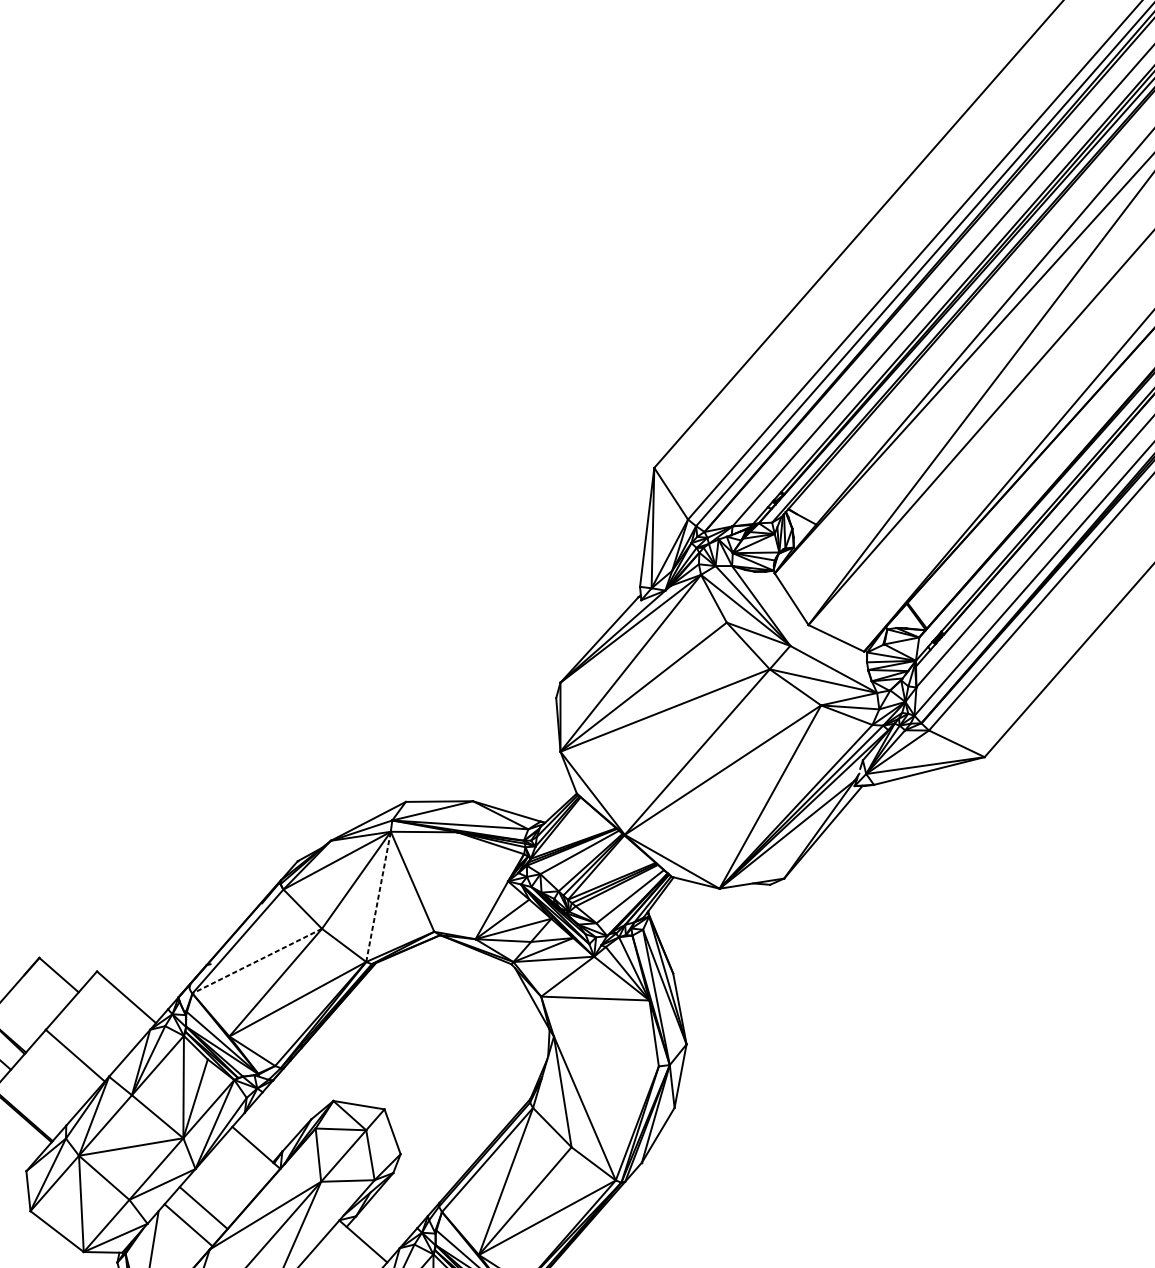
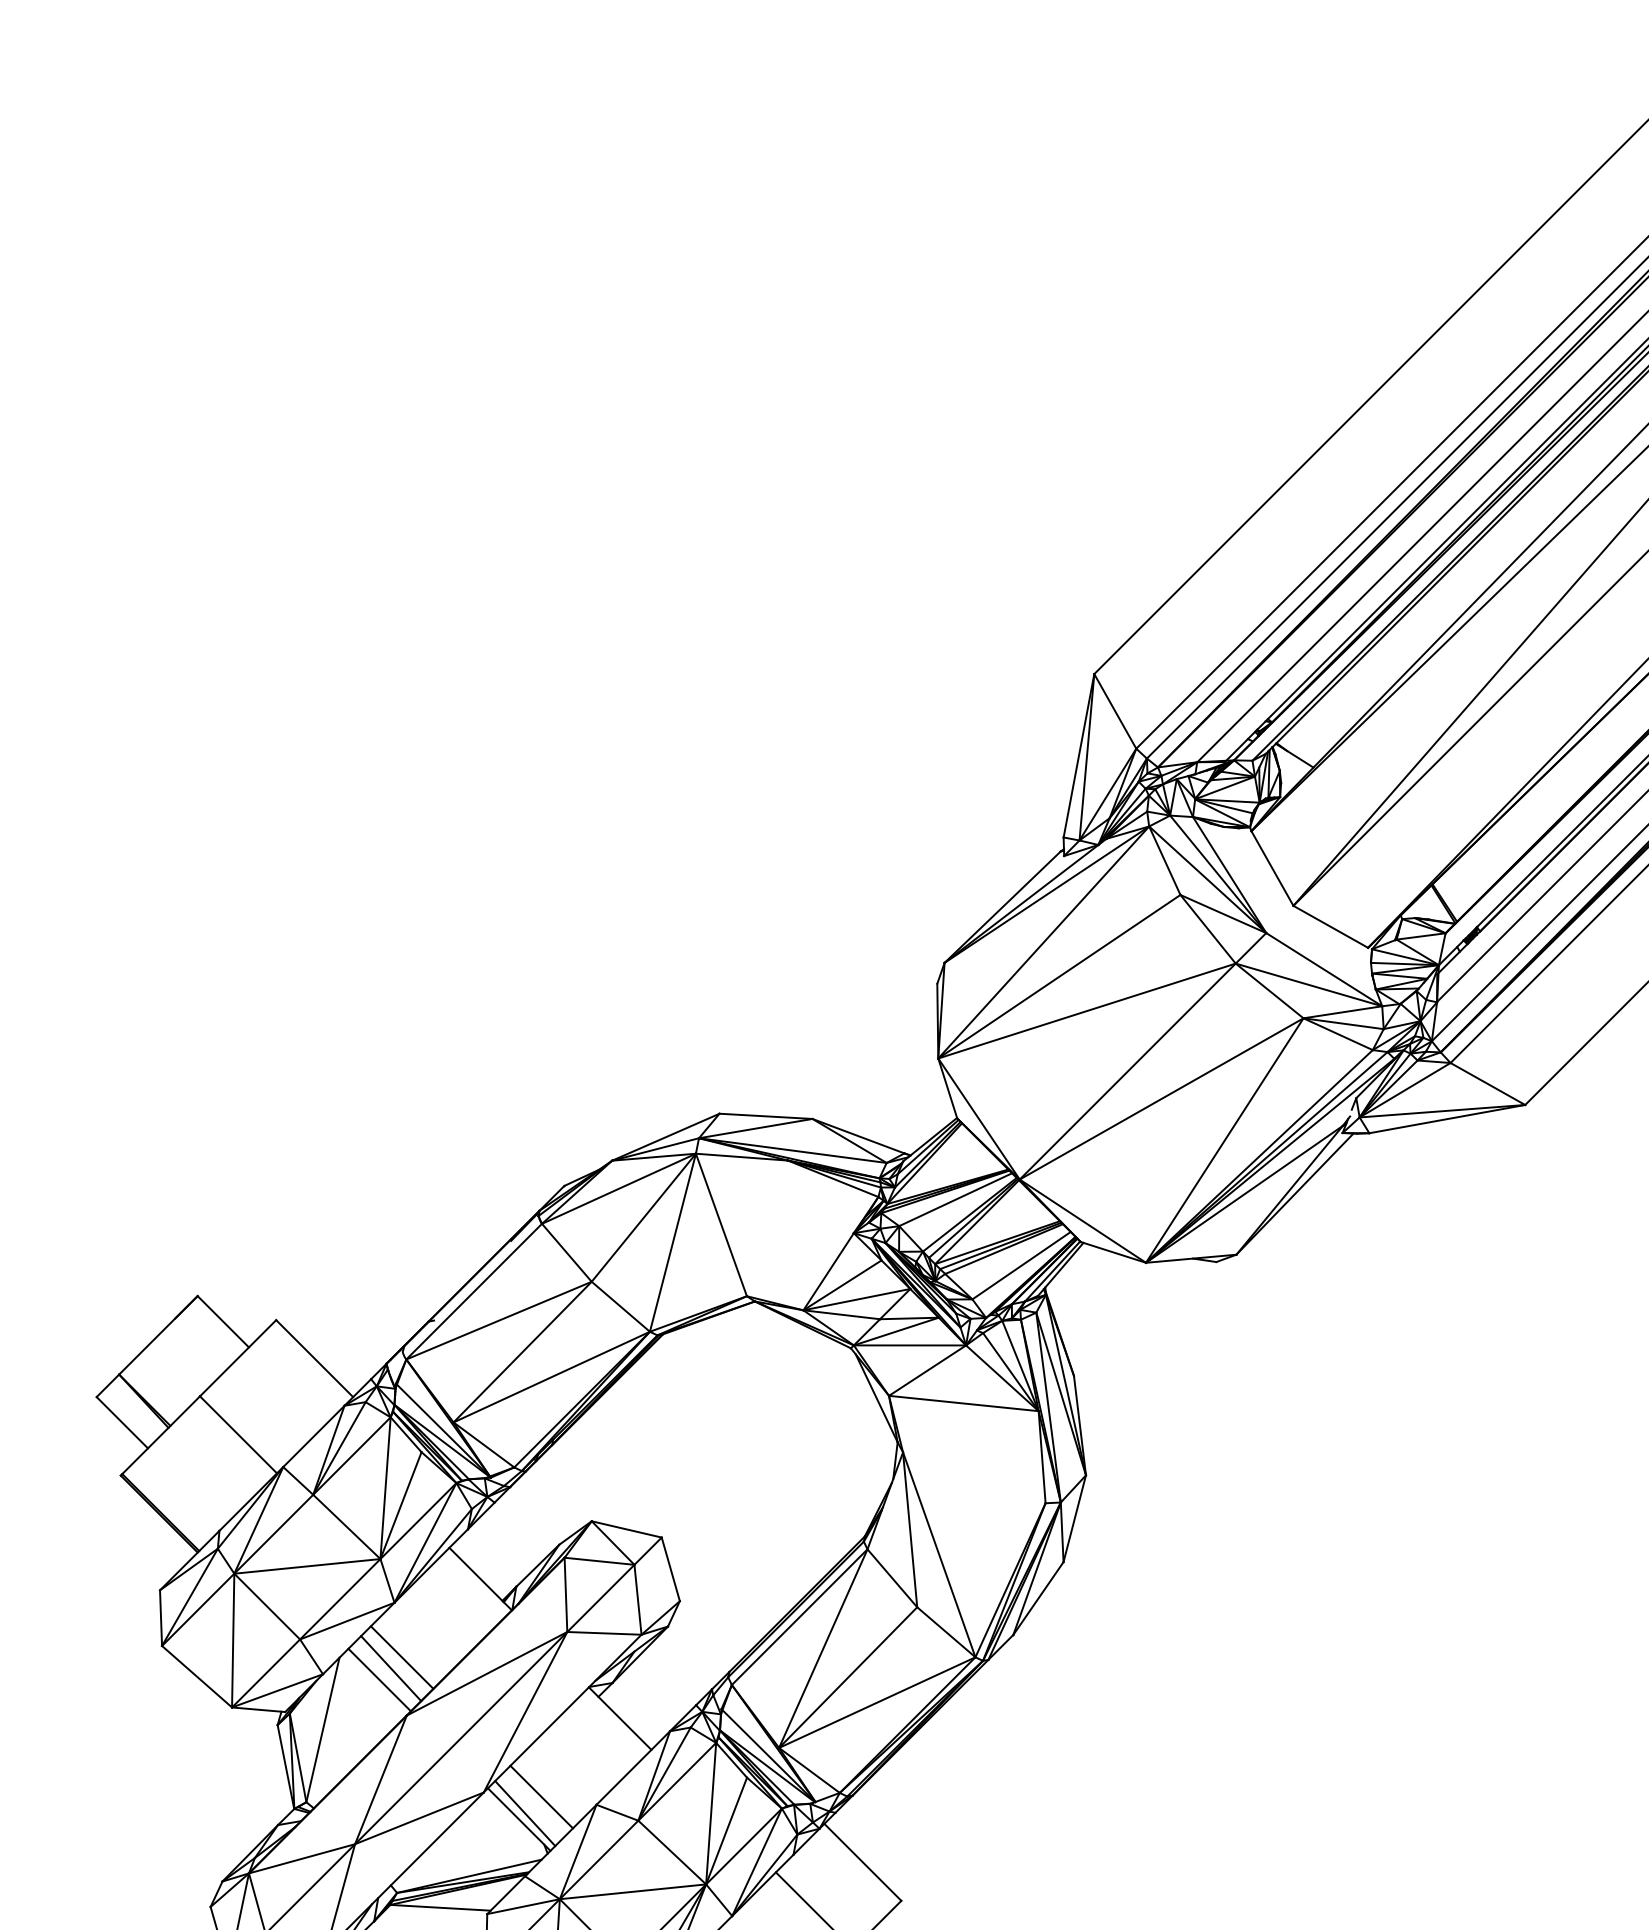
line: (378, 896) -> (672, 1242), dashed -> solid
line: (256, 961) -> (498, 1320), dashed -> solid
line: (196, 1216) -> (391, 1668), added

